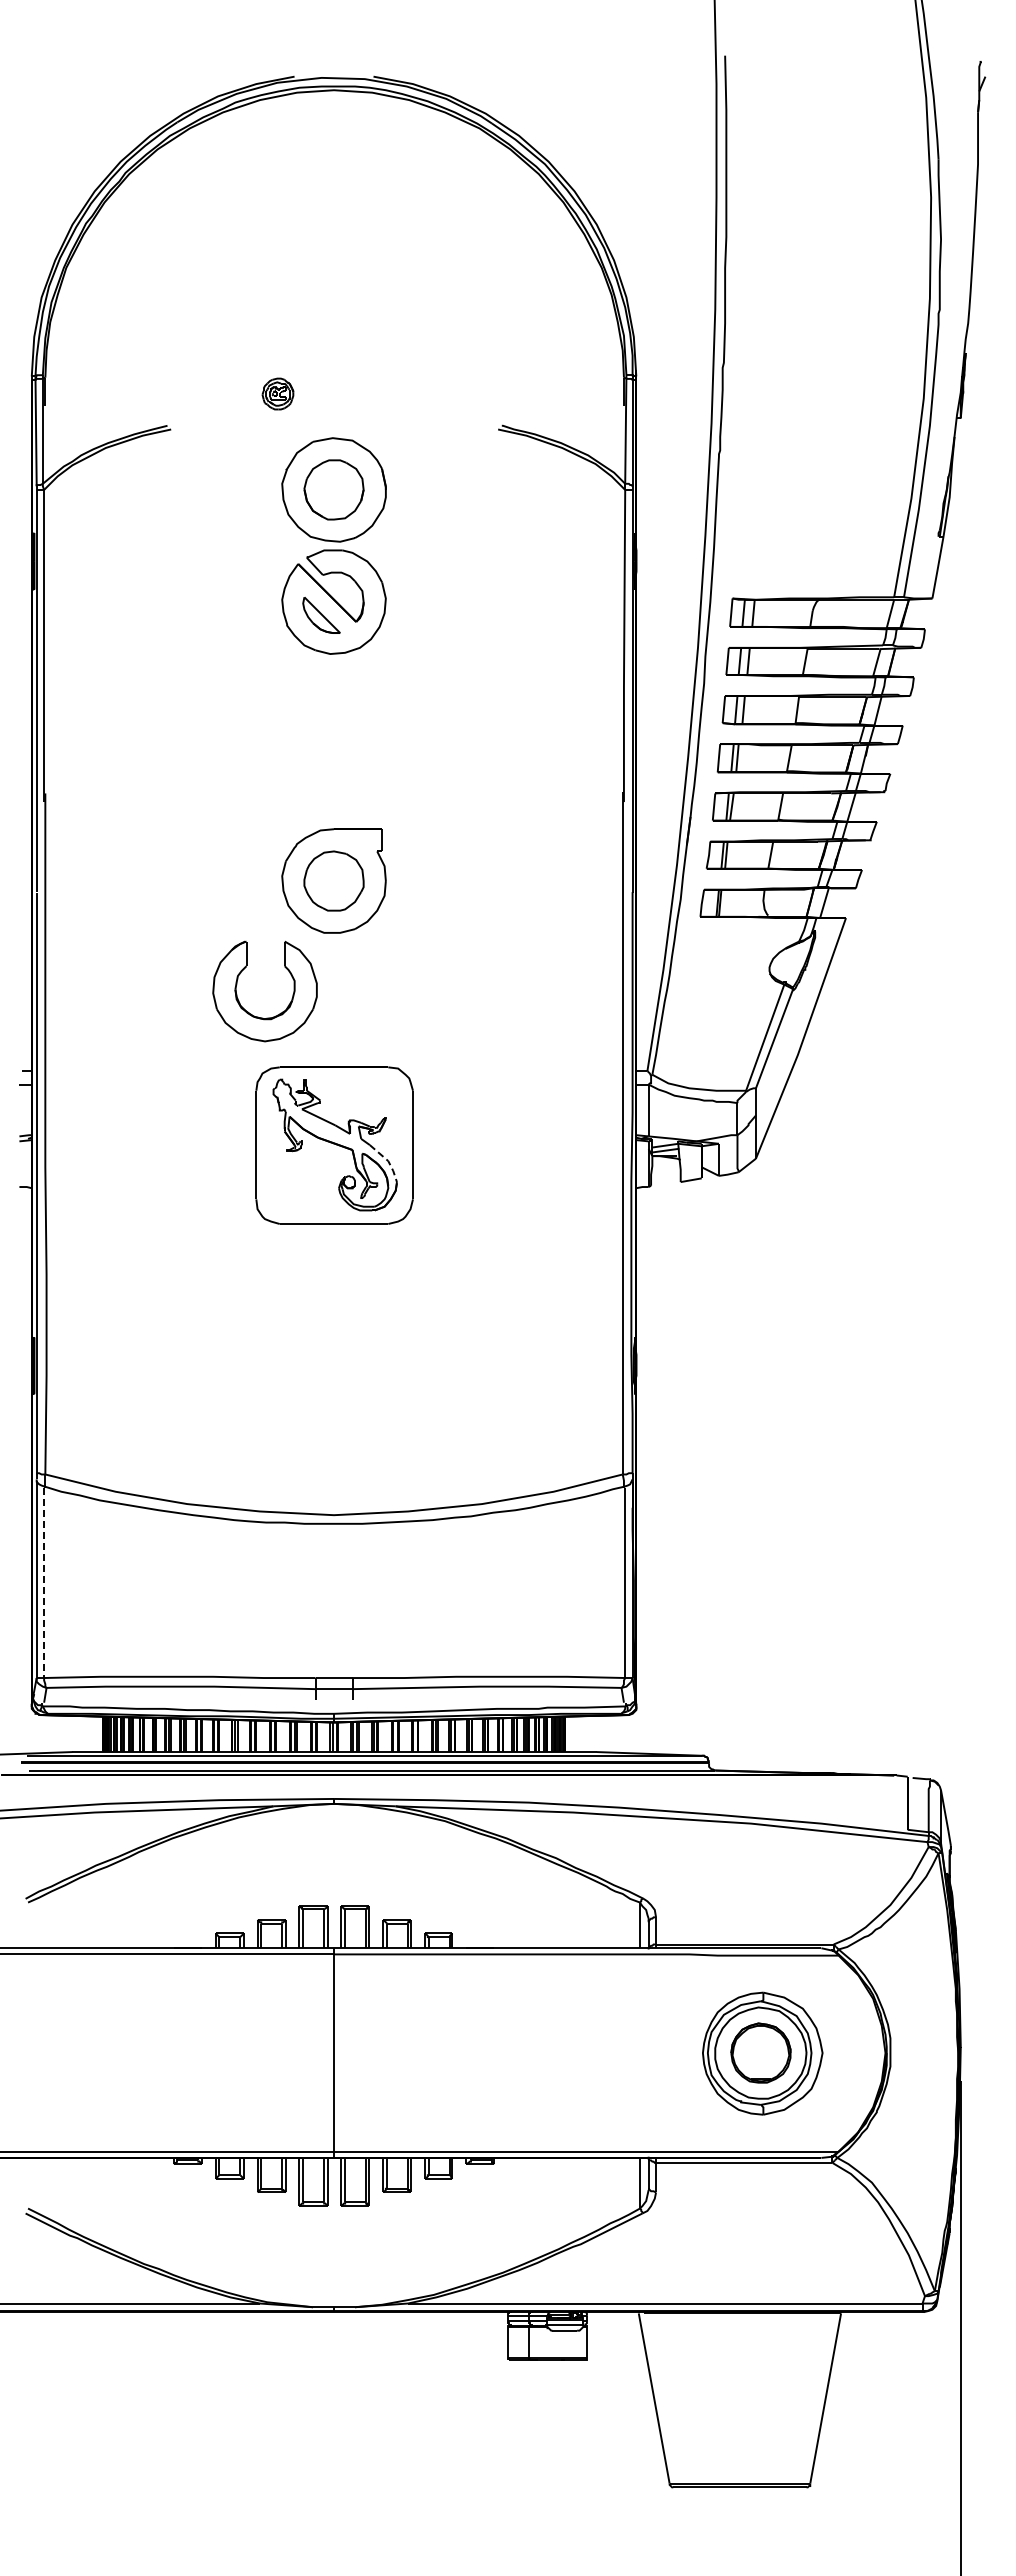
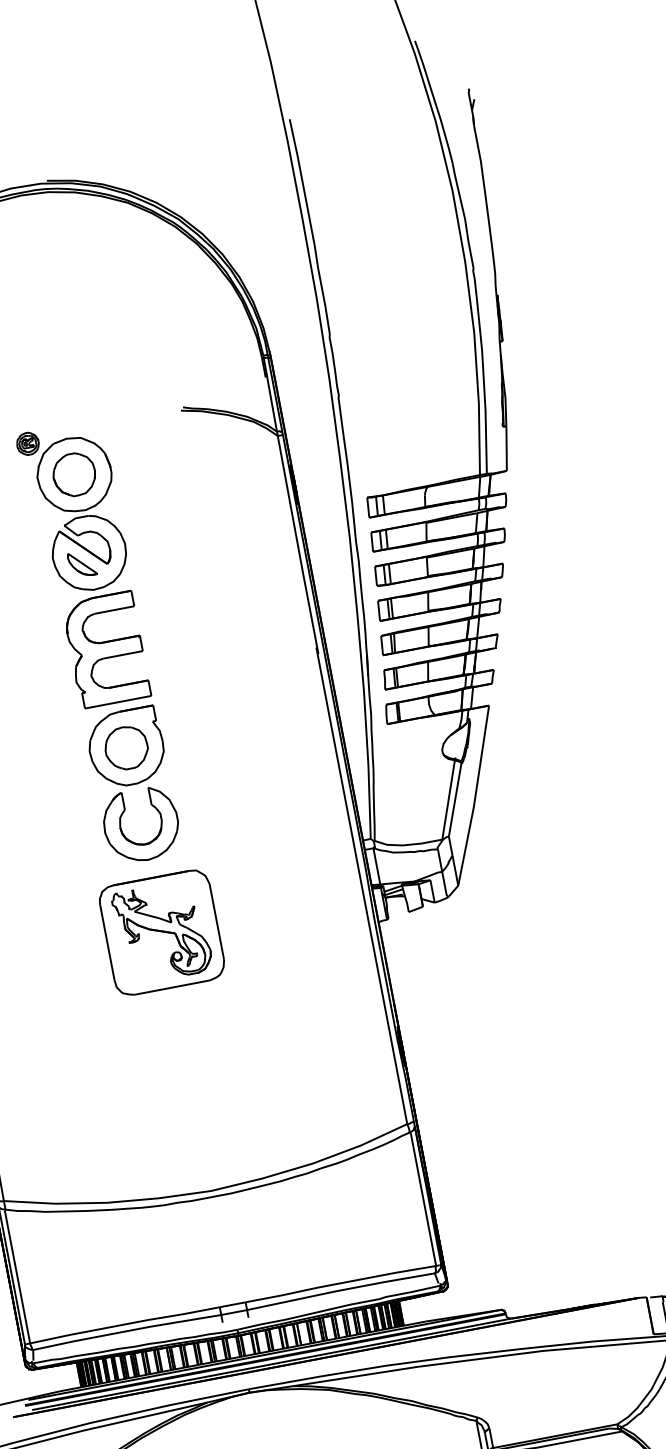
part: (277, 393) -> (27, 443), moved
part: (332, 740) -> (106, 650), added
part: (248, 1011) -> (132, 841), moved
line: (388, 1161) -> (201, 936), dashed -> solid
line: (44, 1583) -> (17, 1277), dashed -> solid

